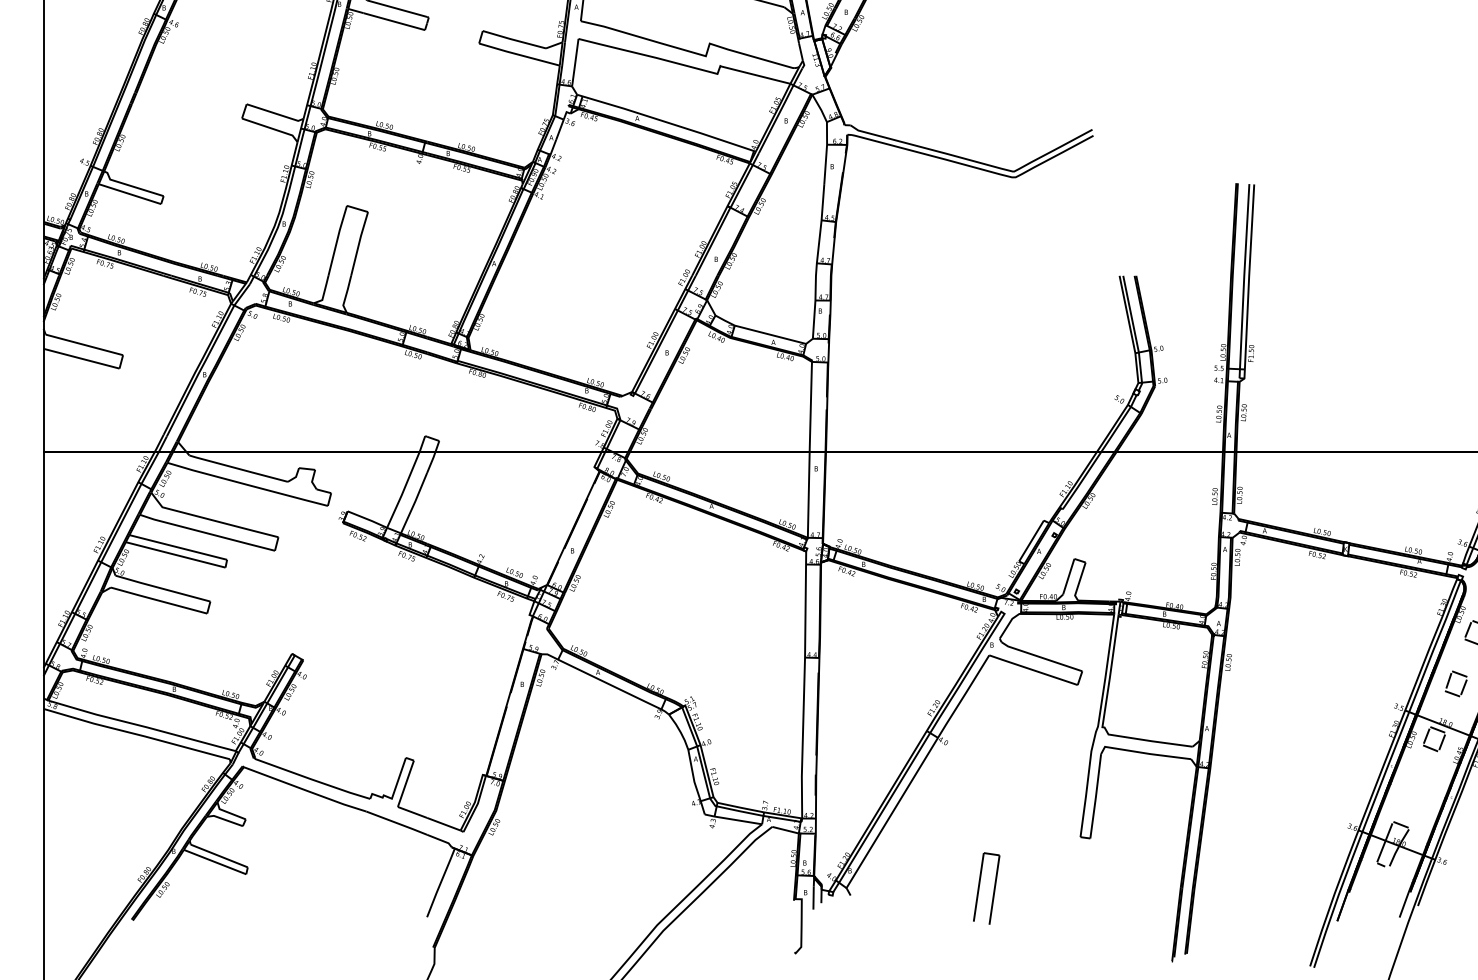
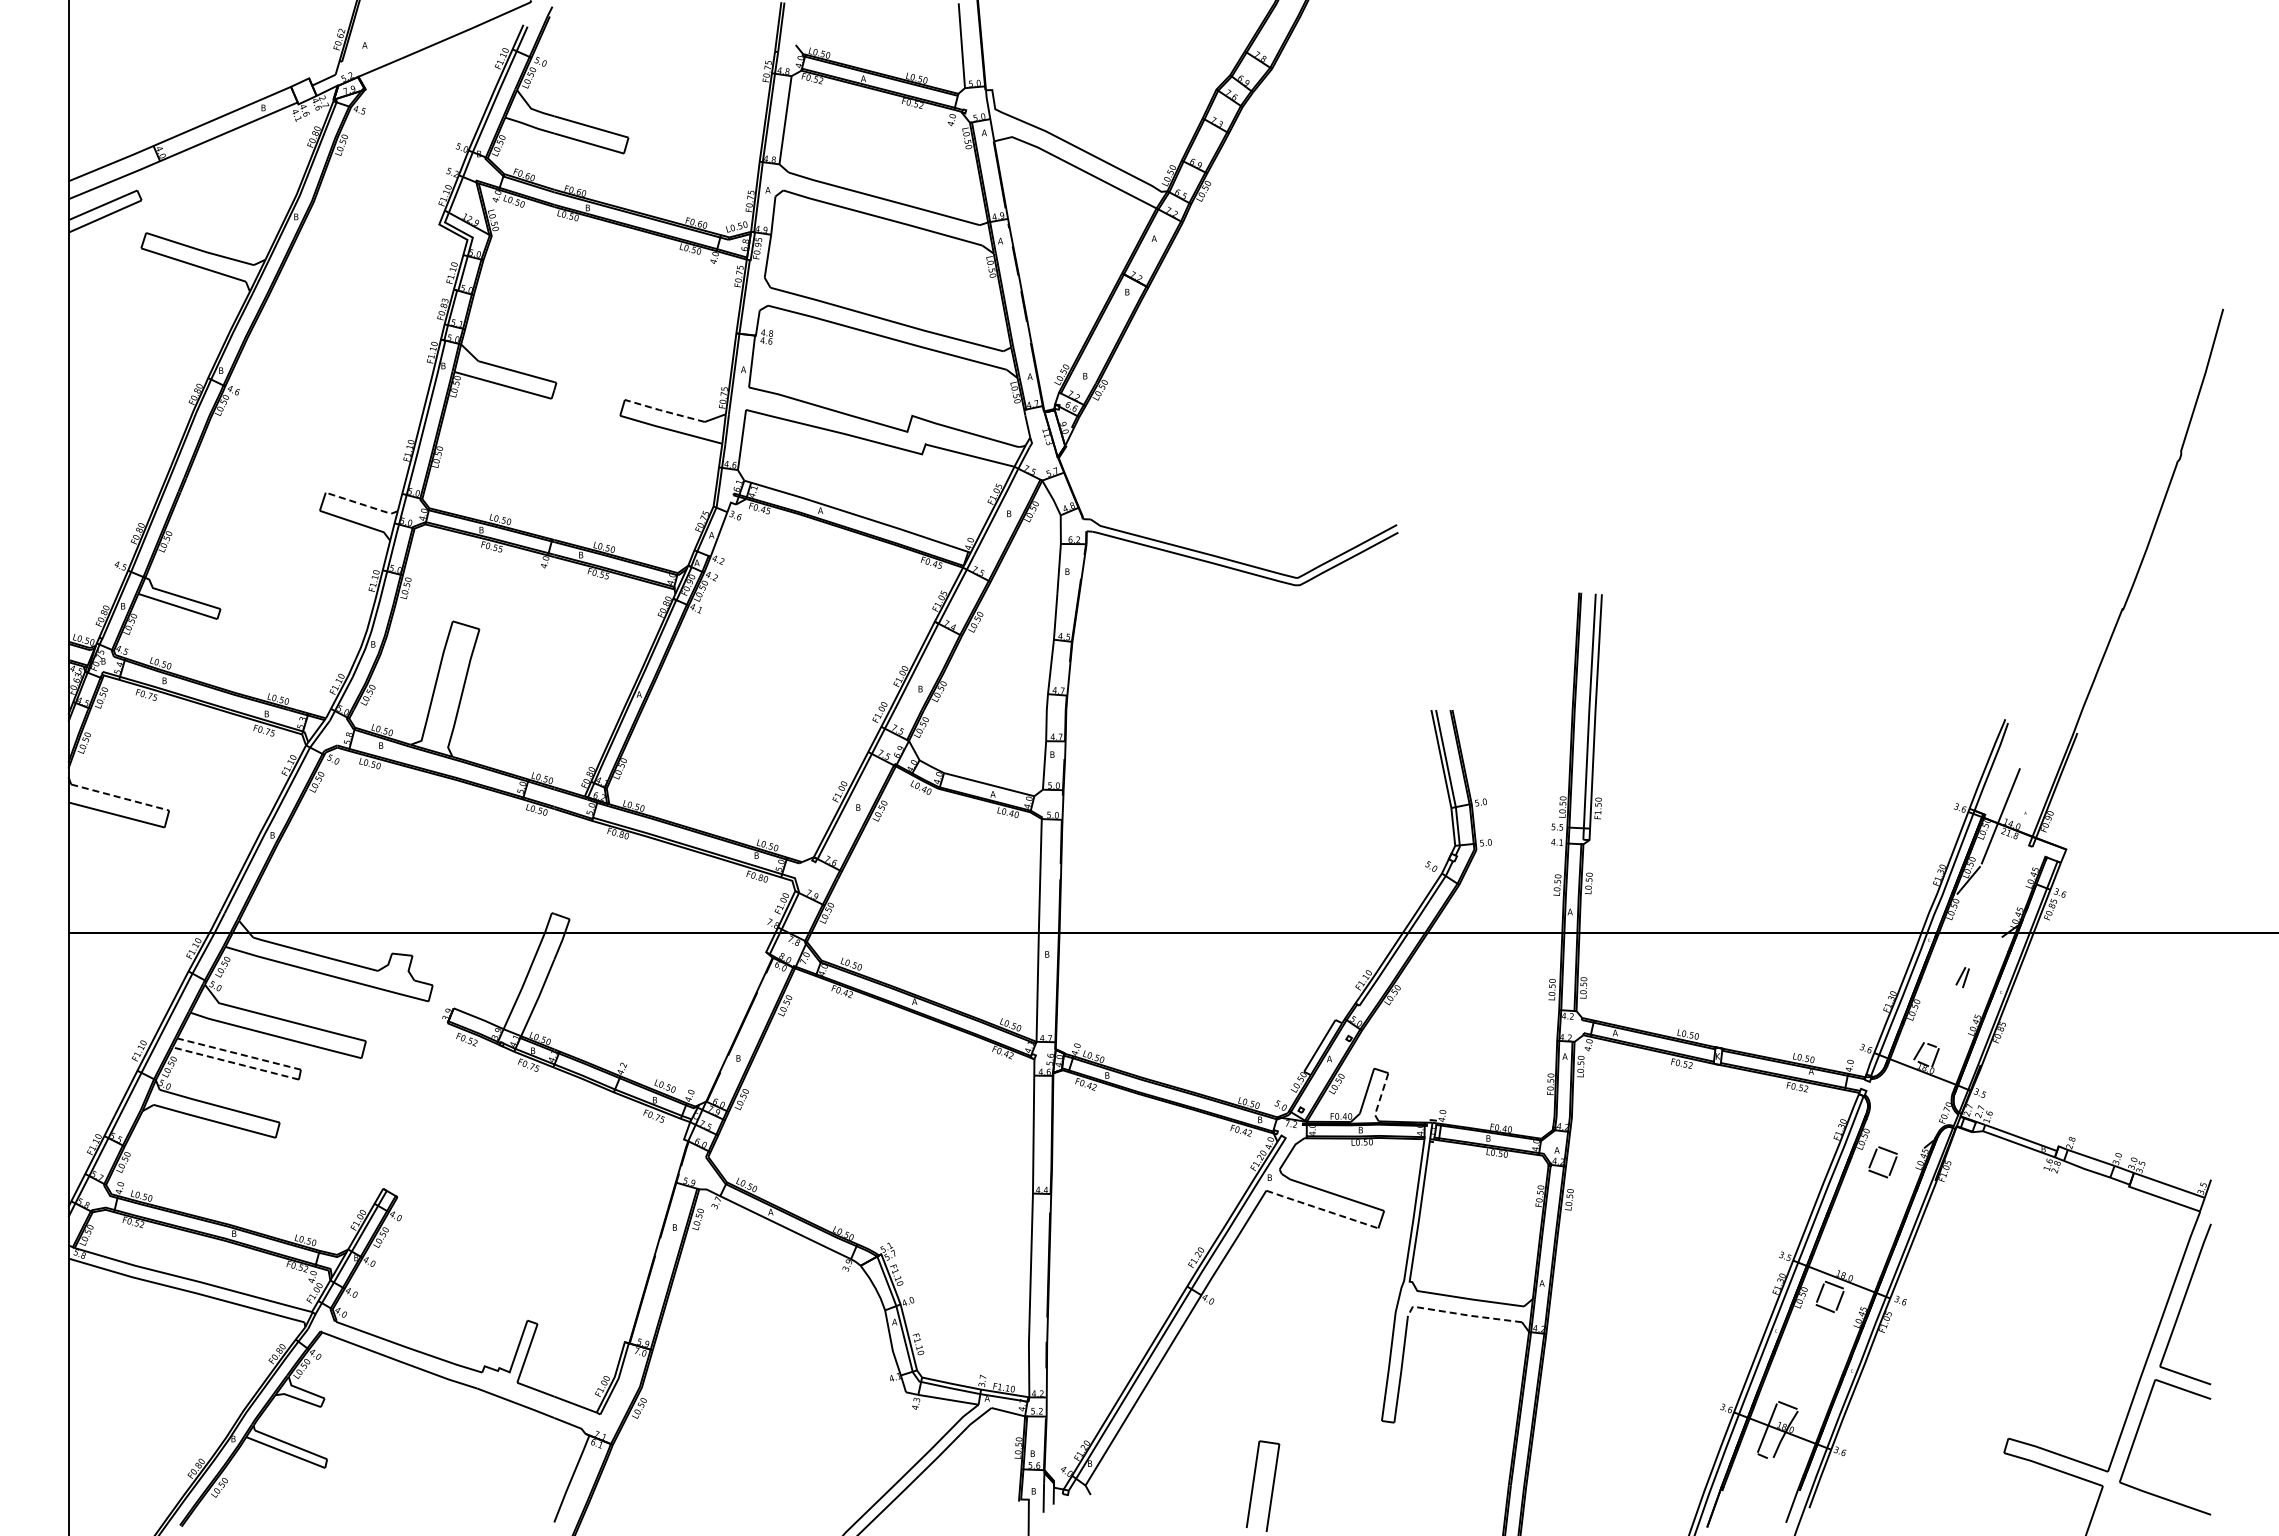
line: (514, 40) -> (664, 411), solid -> dashed
line: (275, 113) -> (362, 504), solid -> dashed
line: (84, 344) -> (120, 797), solid -> dashed
line: (178, 547) -> (239, 1054), solid -> dashed
line: (175, 554) -> (235, 1063), solid -> dashed
line: (1079, 581) -> (1380, 1097), solid -> dashed
line: (1032, 670) -> (1321, 1209), solid -> dashed
part: (1449, 681) -> (1849, 1223), removed
line: (1144, 753) -> (1462, 1314), solid -> dashed

